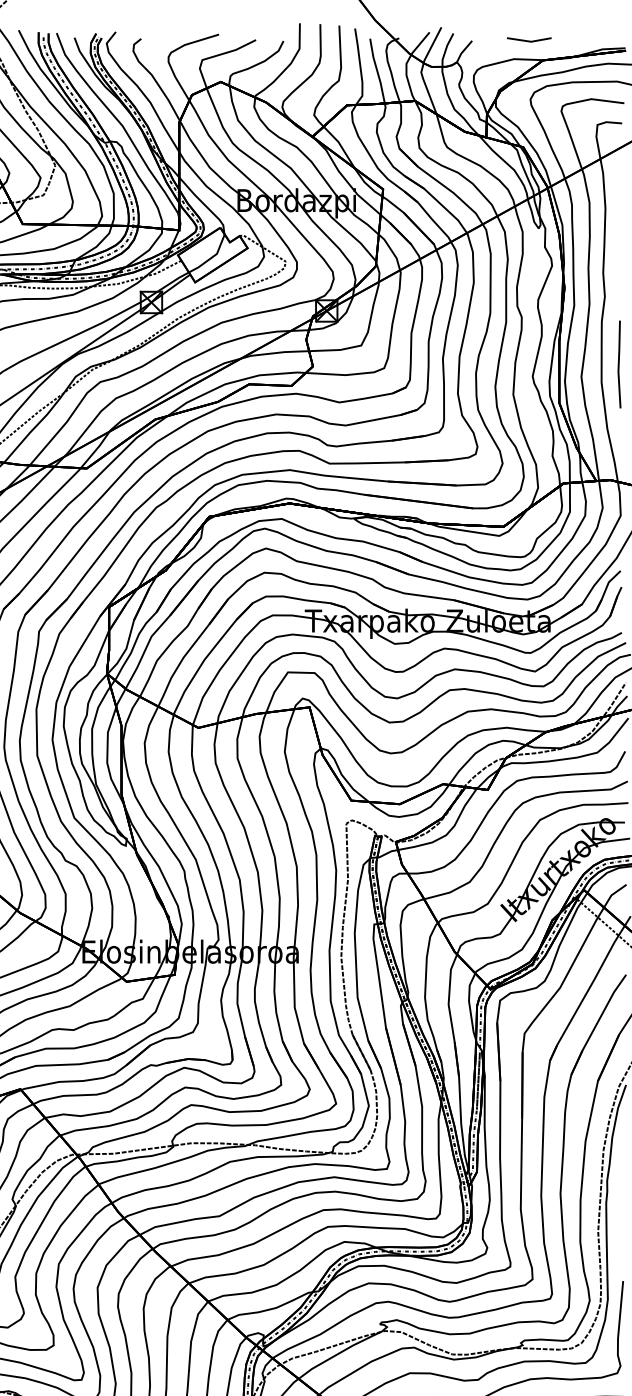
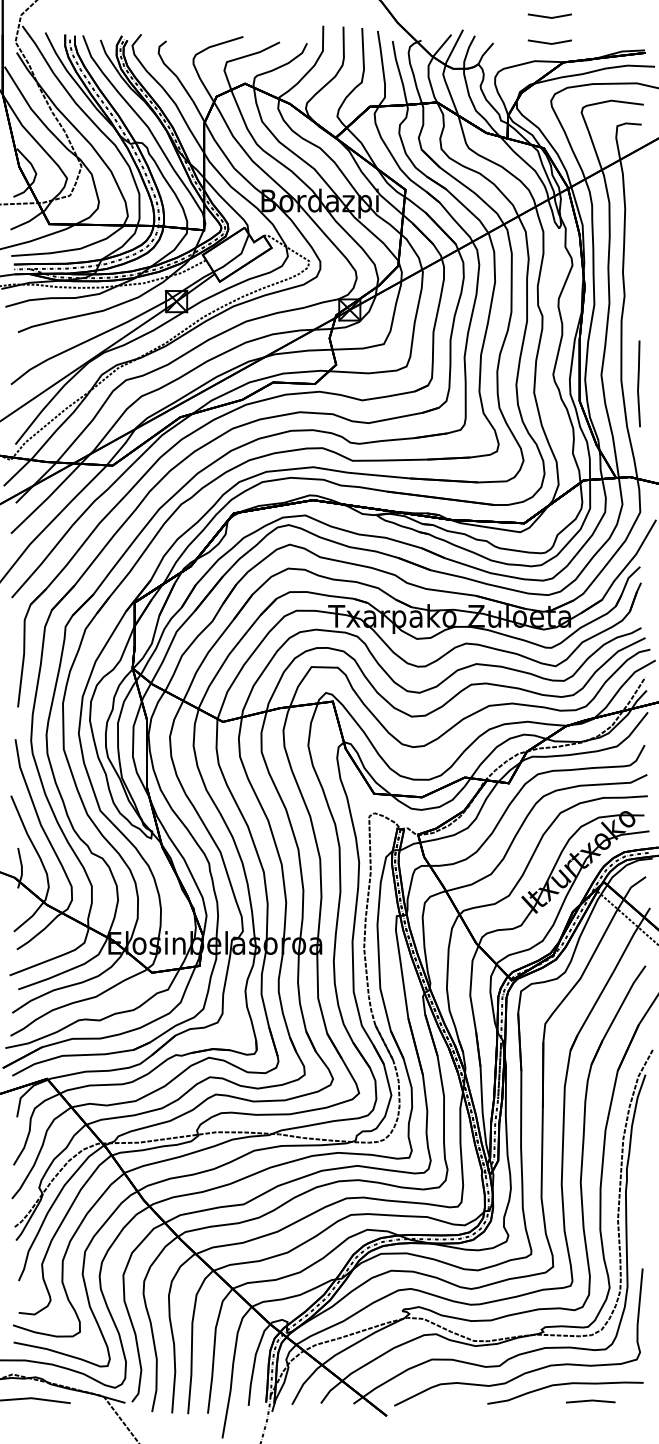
line: (528, 13) -> (549, 16), added
line: (618, 364) -> (638, 383), moved

